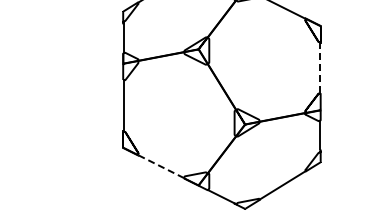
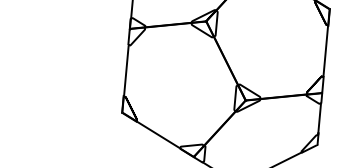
line: (320, 68) -> (325, 51), dashed -> solid
line: (161, 166) -> (158, 134), dashed -> solid

